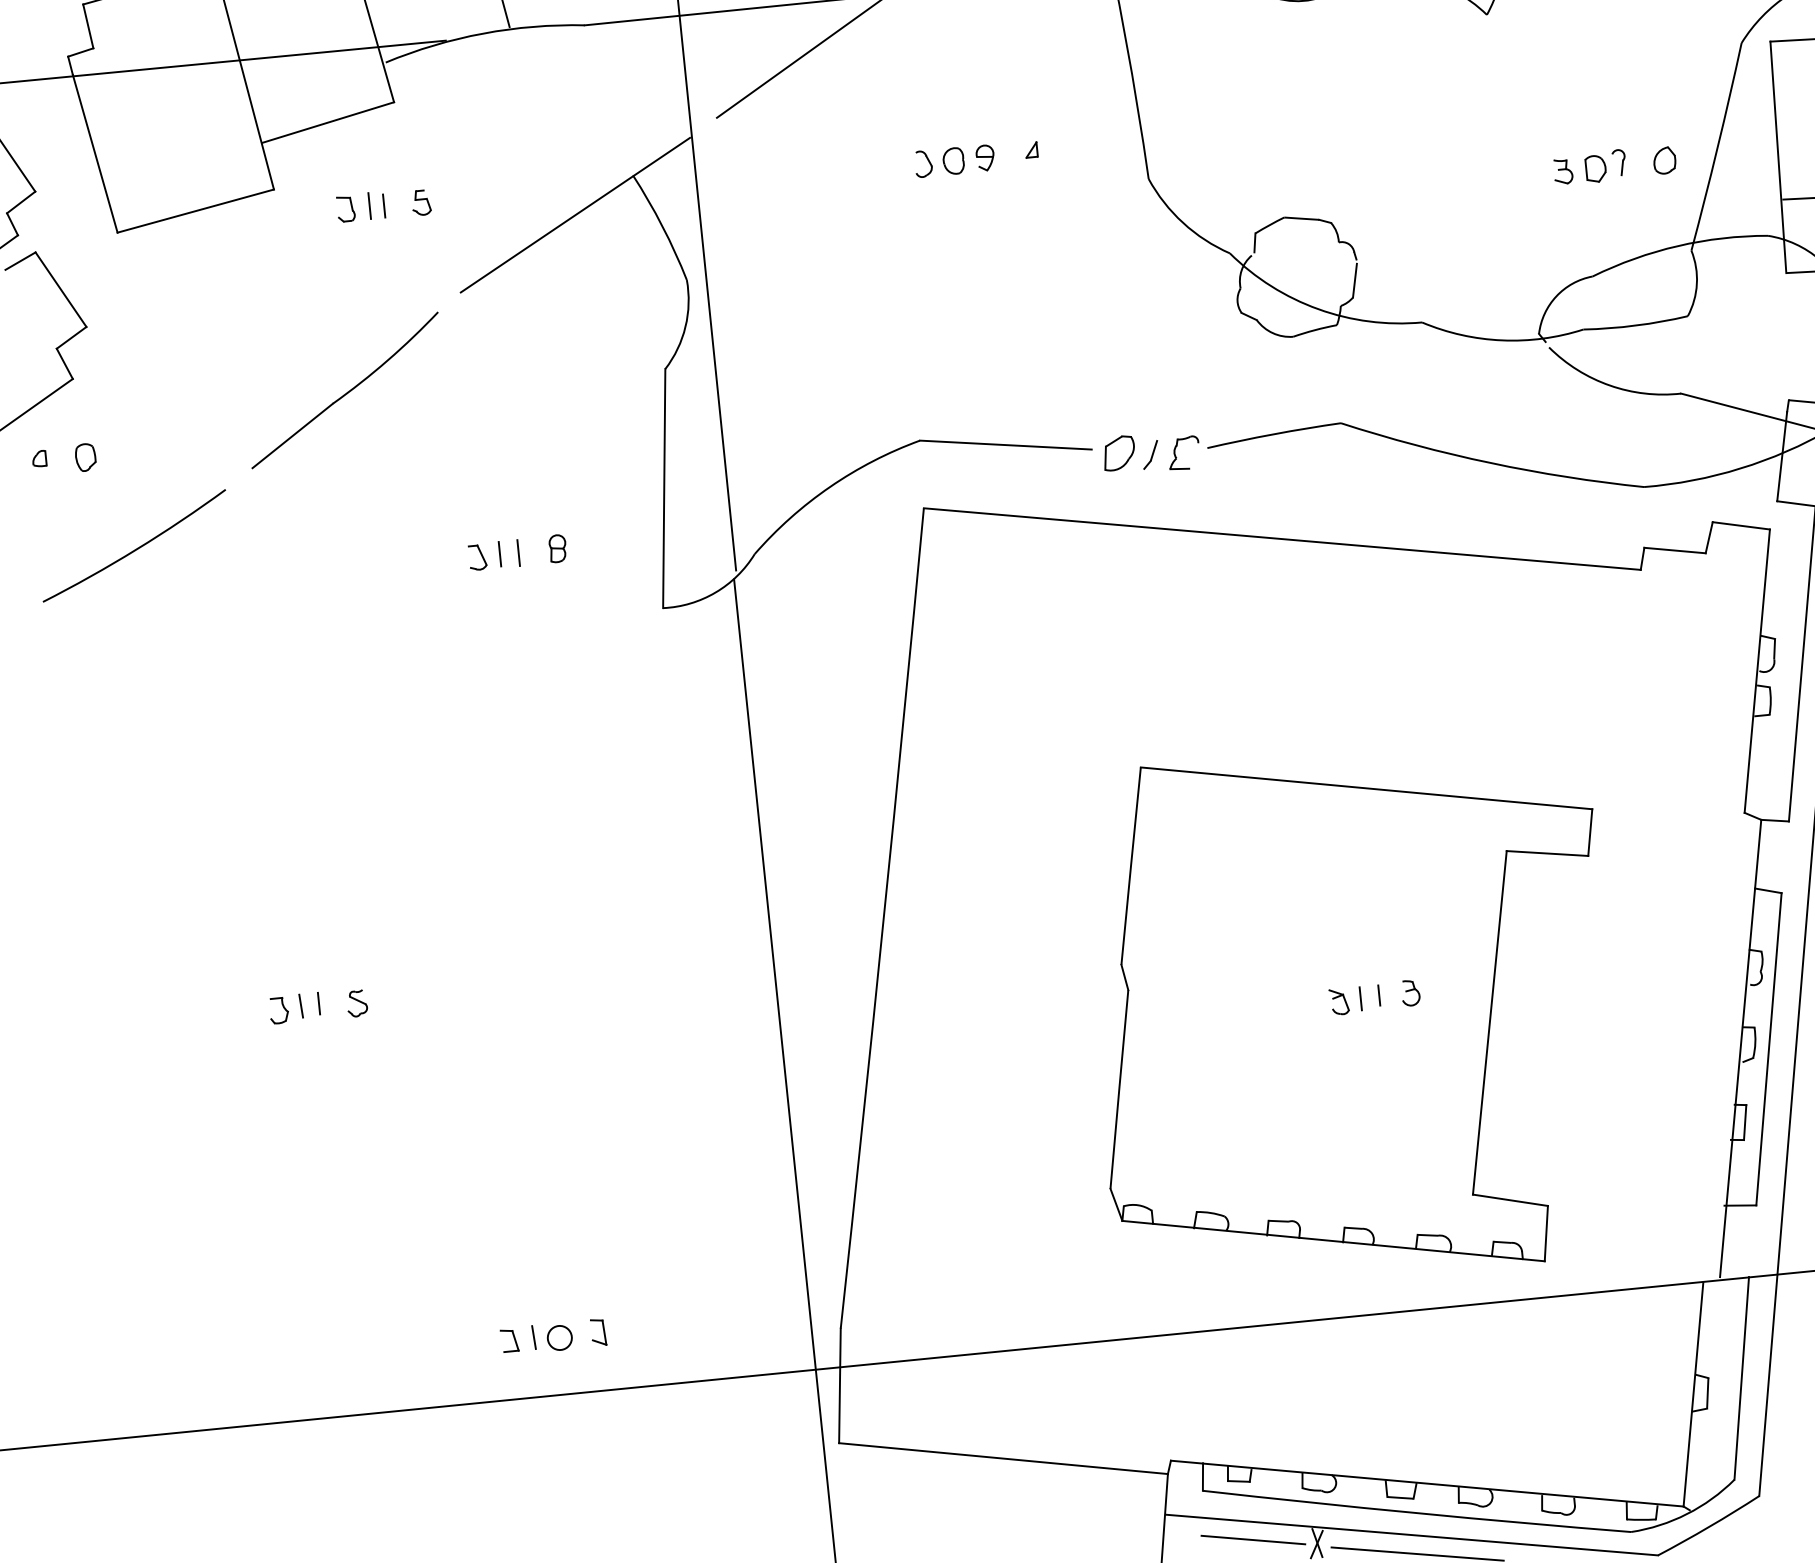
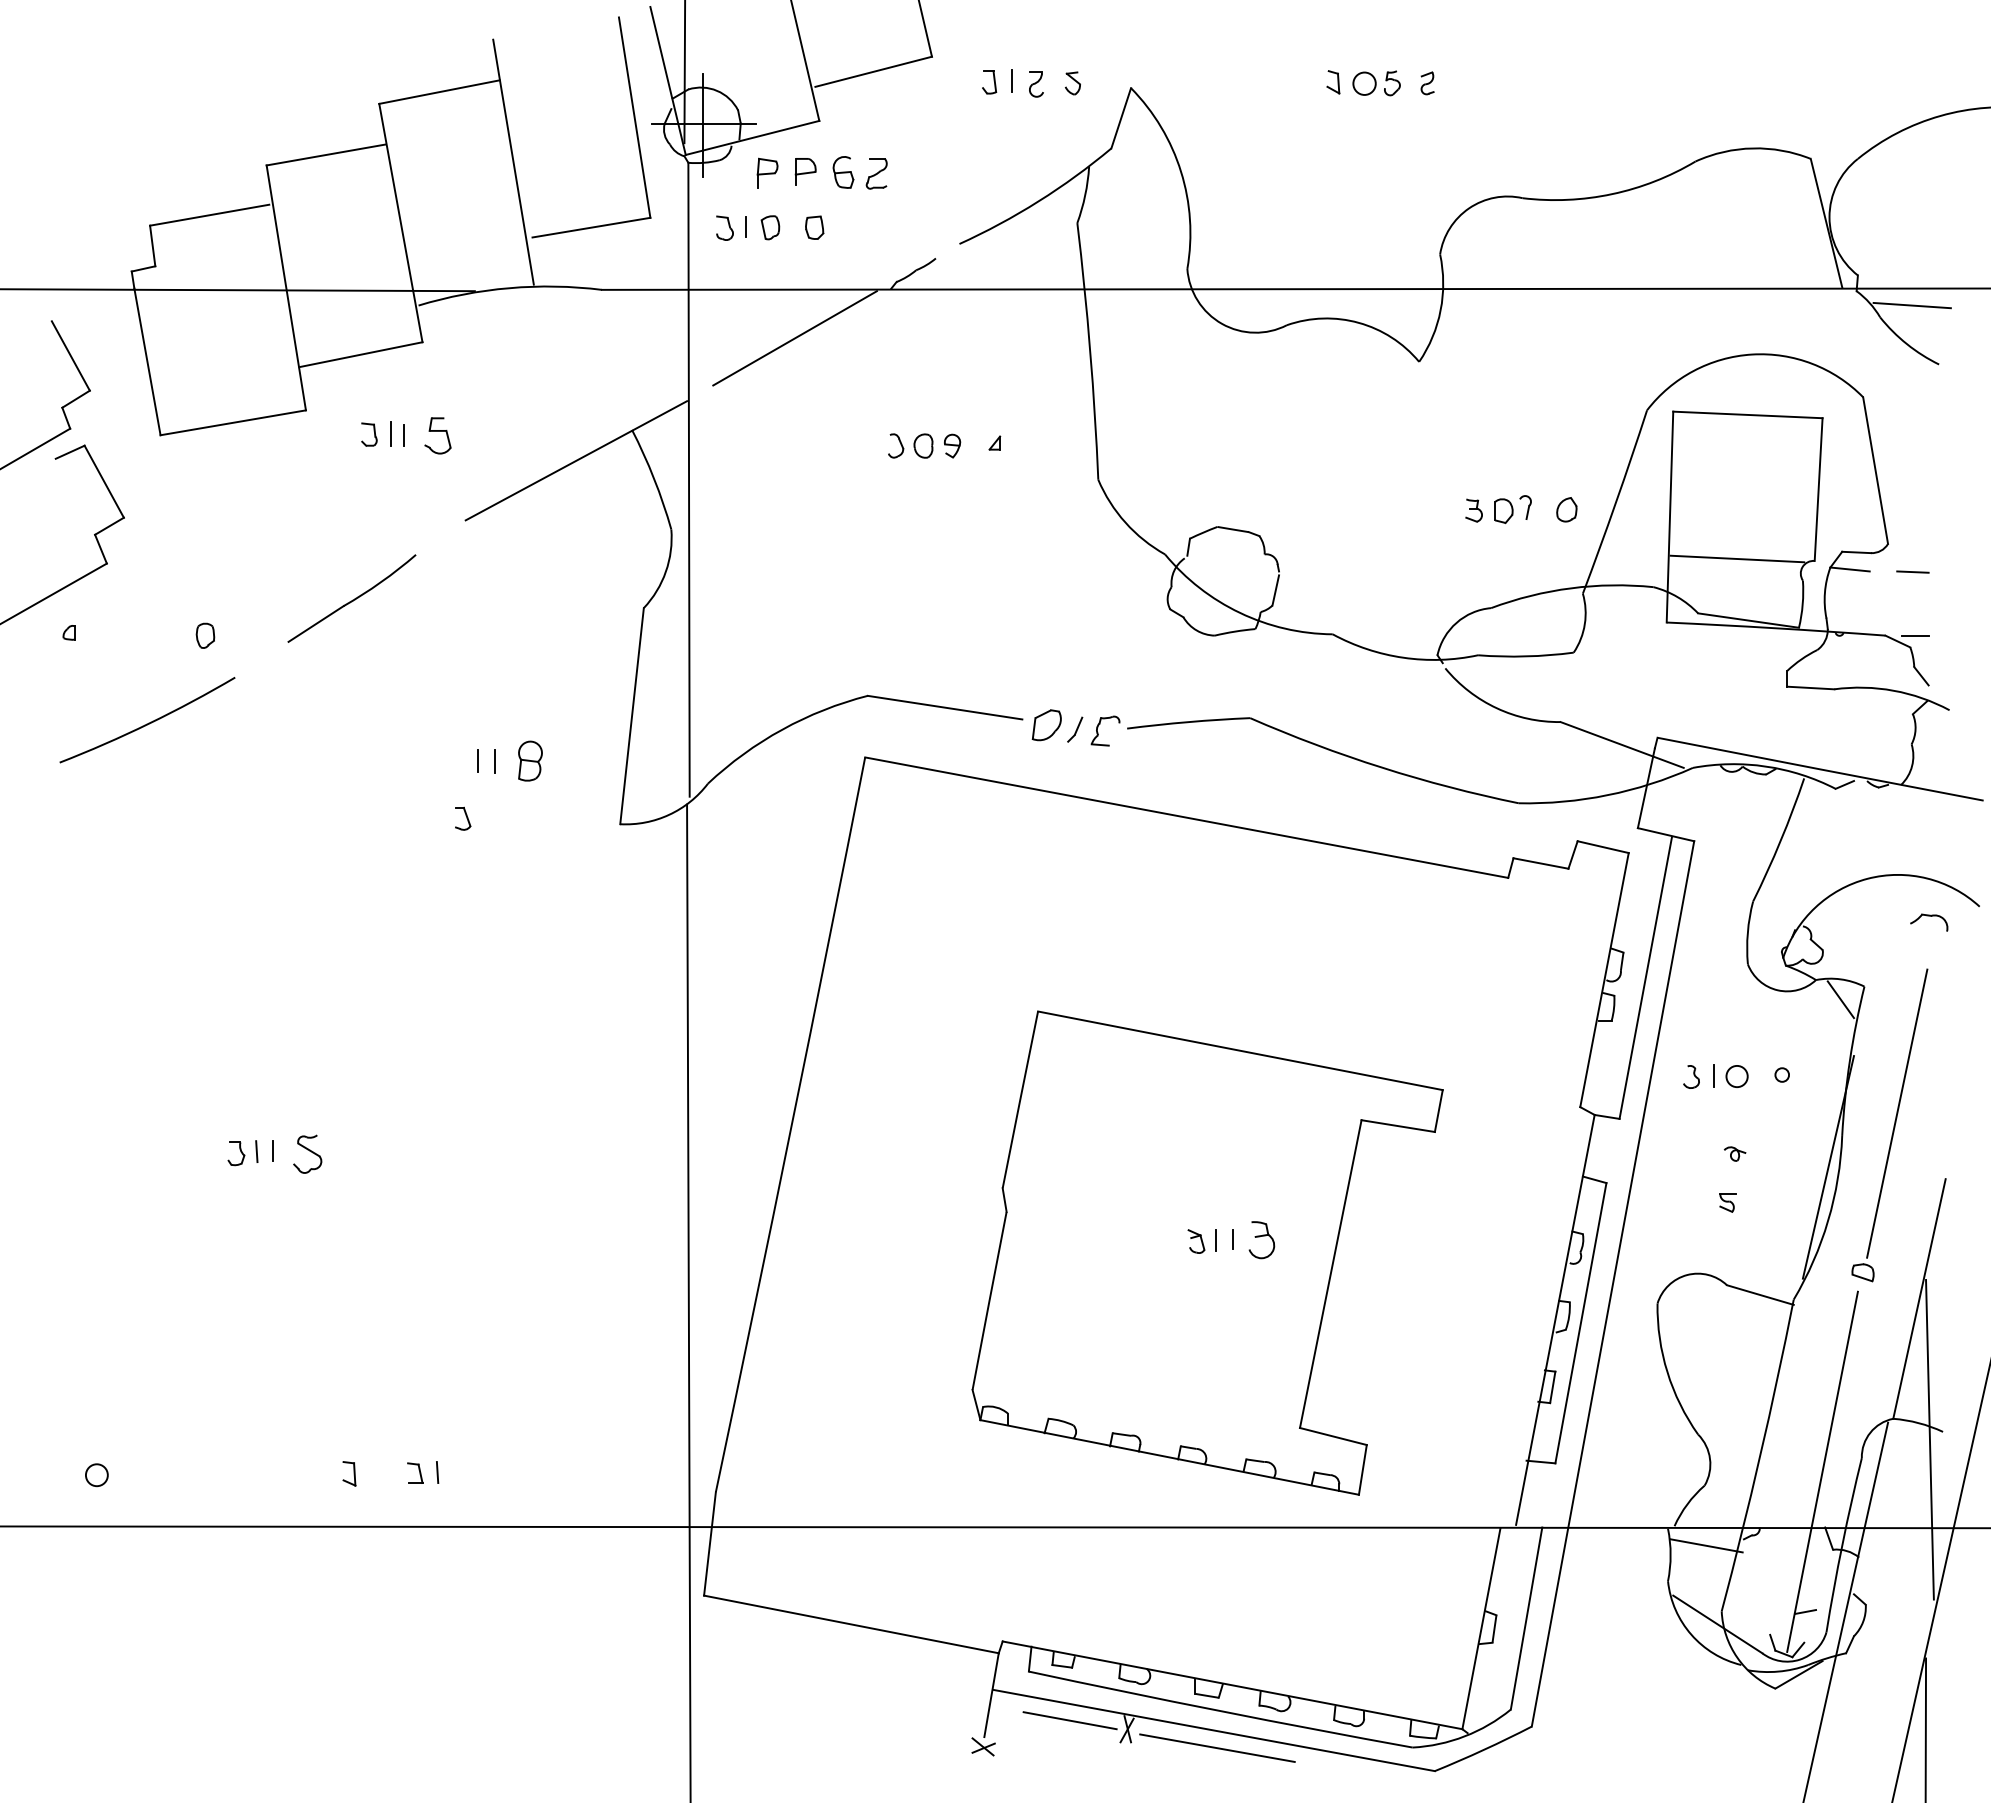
part: (421, 202) -> (438, 435), size x1.6
part: (344, 390) -> (351, 598), size x0.7
part: (85, 457) -> (205, 635), moved
part: (557, 548) -> (530, 760), size x1.6
part: (478, 557) -> (463, 818), moved
part: (1410, 992) -> (1261, 1239), size x1.6
part: (356, 1003) -> (307, 1154), size x1.6
part: (598, 1332) -> (349, 1473), moved
circle: (559, 1338) -> (96, 1475), moved

